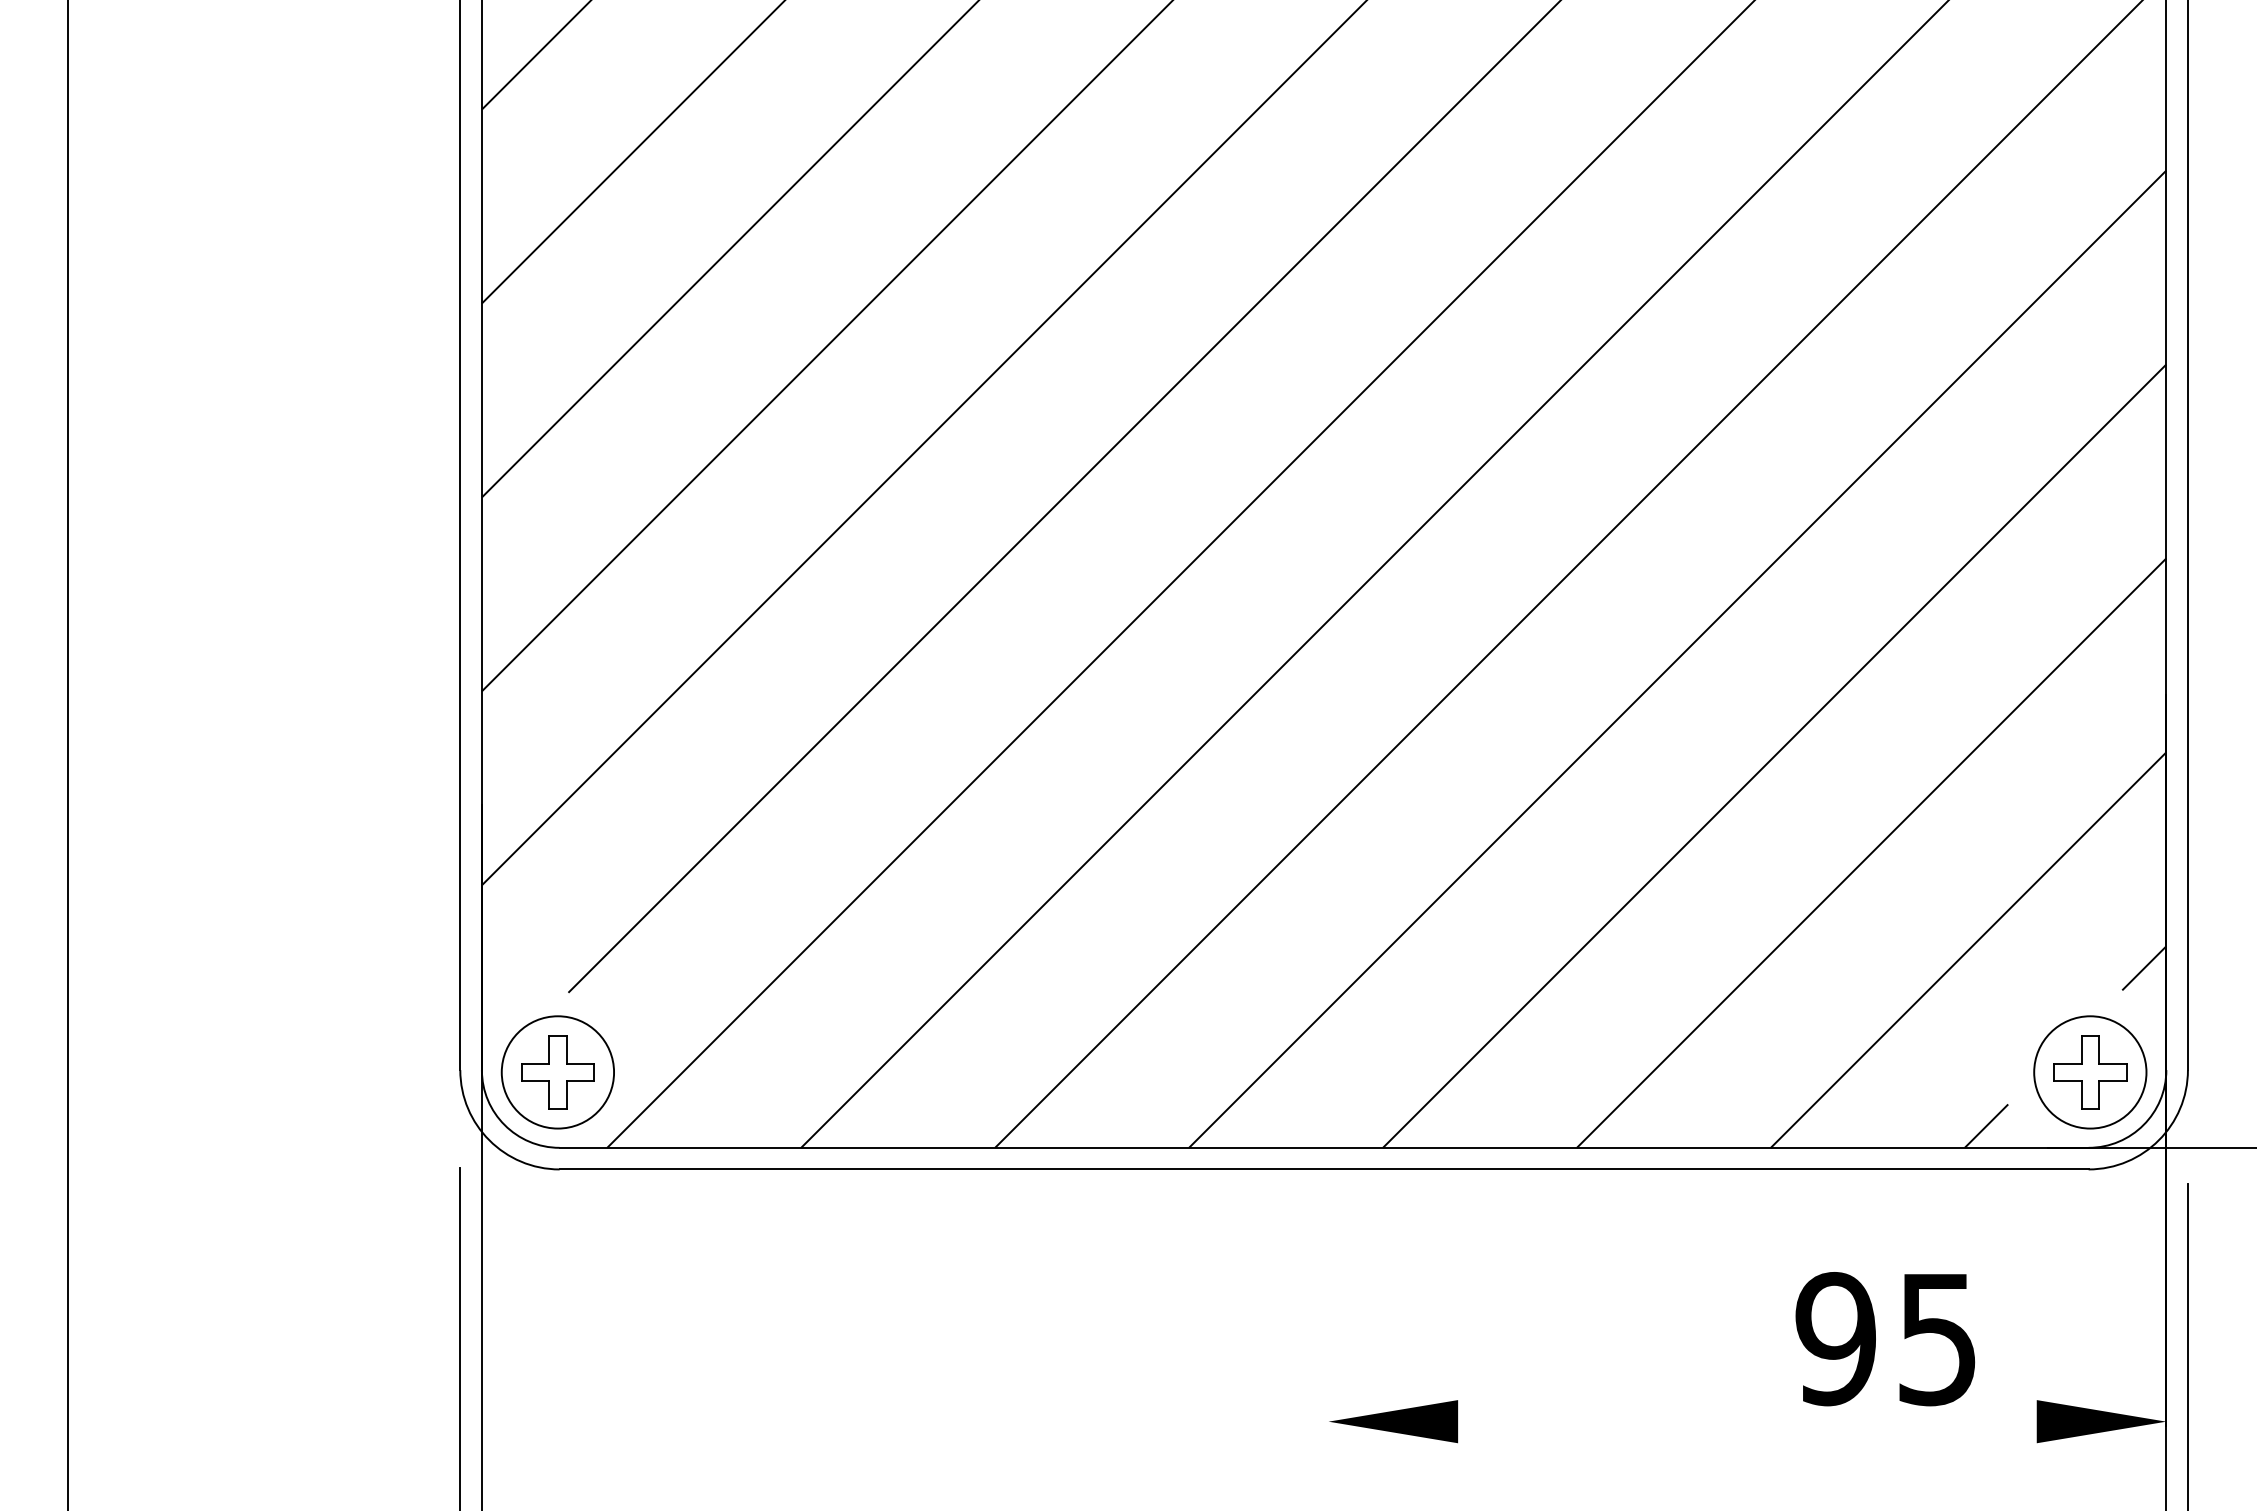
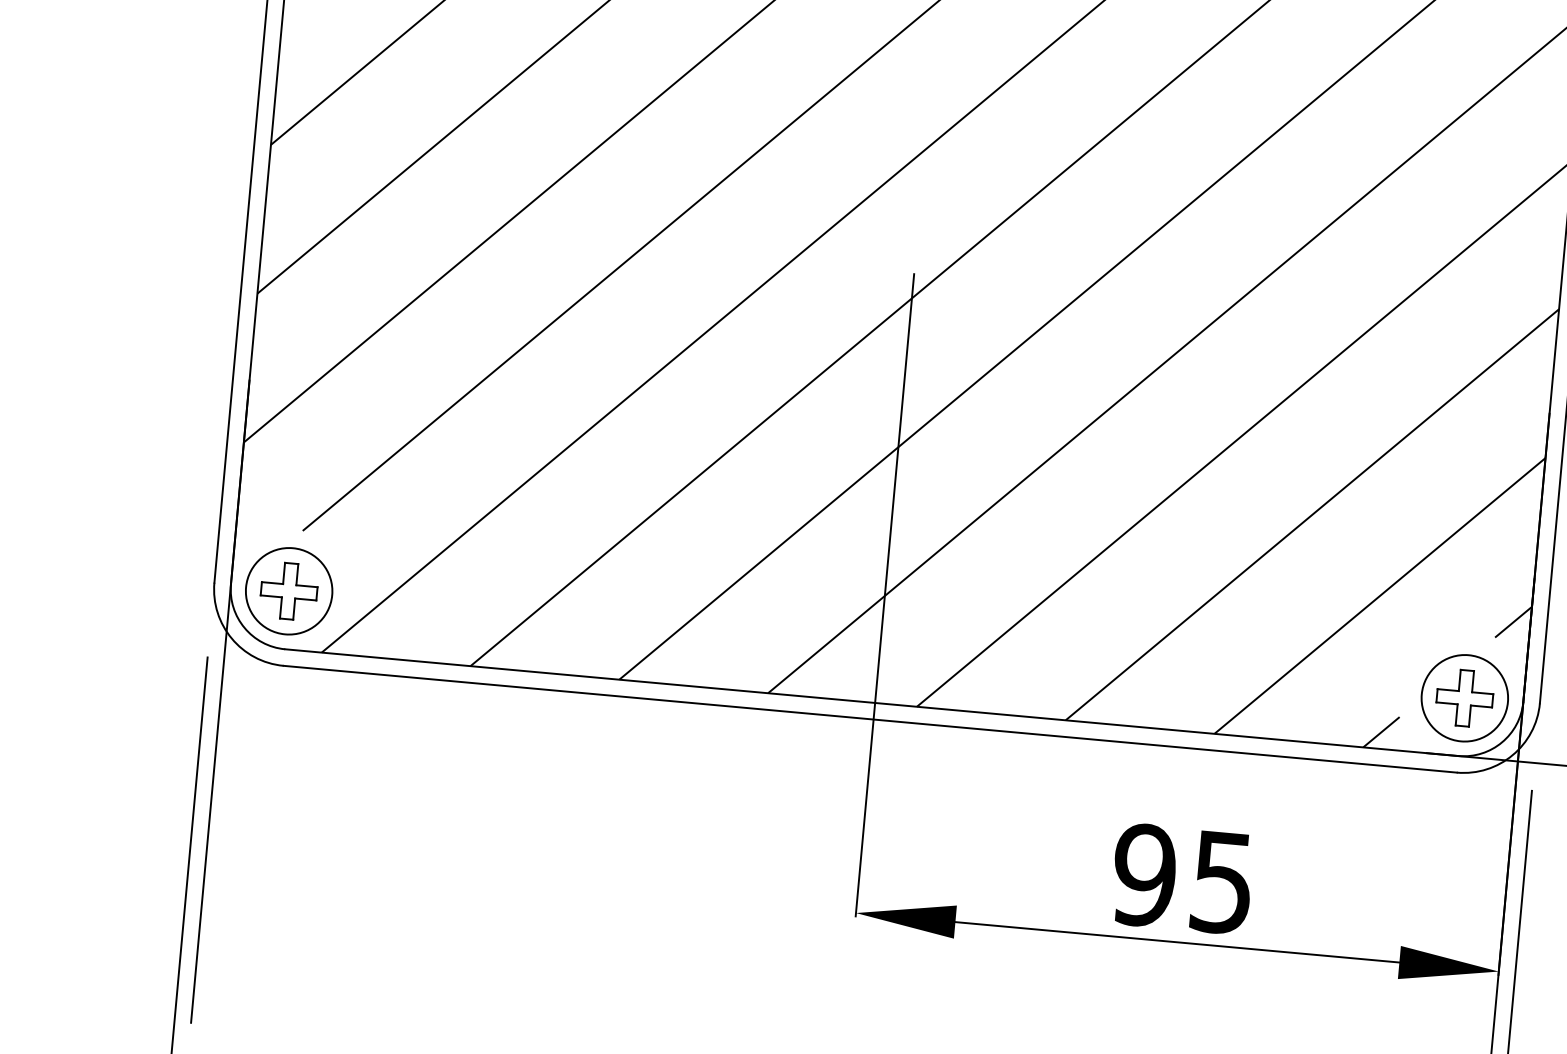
line: (1328, 1006) -> (884, 594), added
text: (1885, 1339) -> (1182, 879), moved
line: (1748, 1421) -> (1178, 942), added

